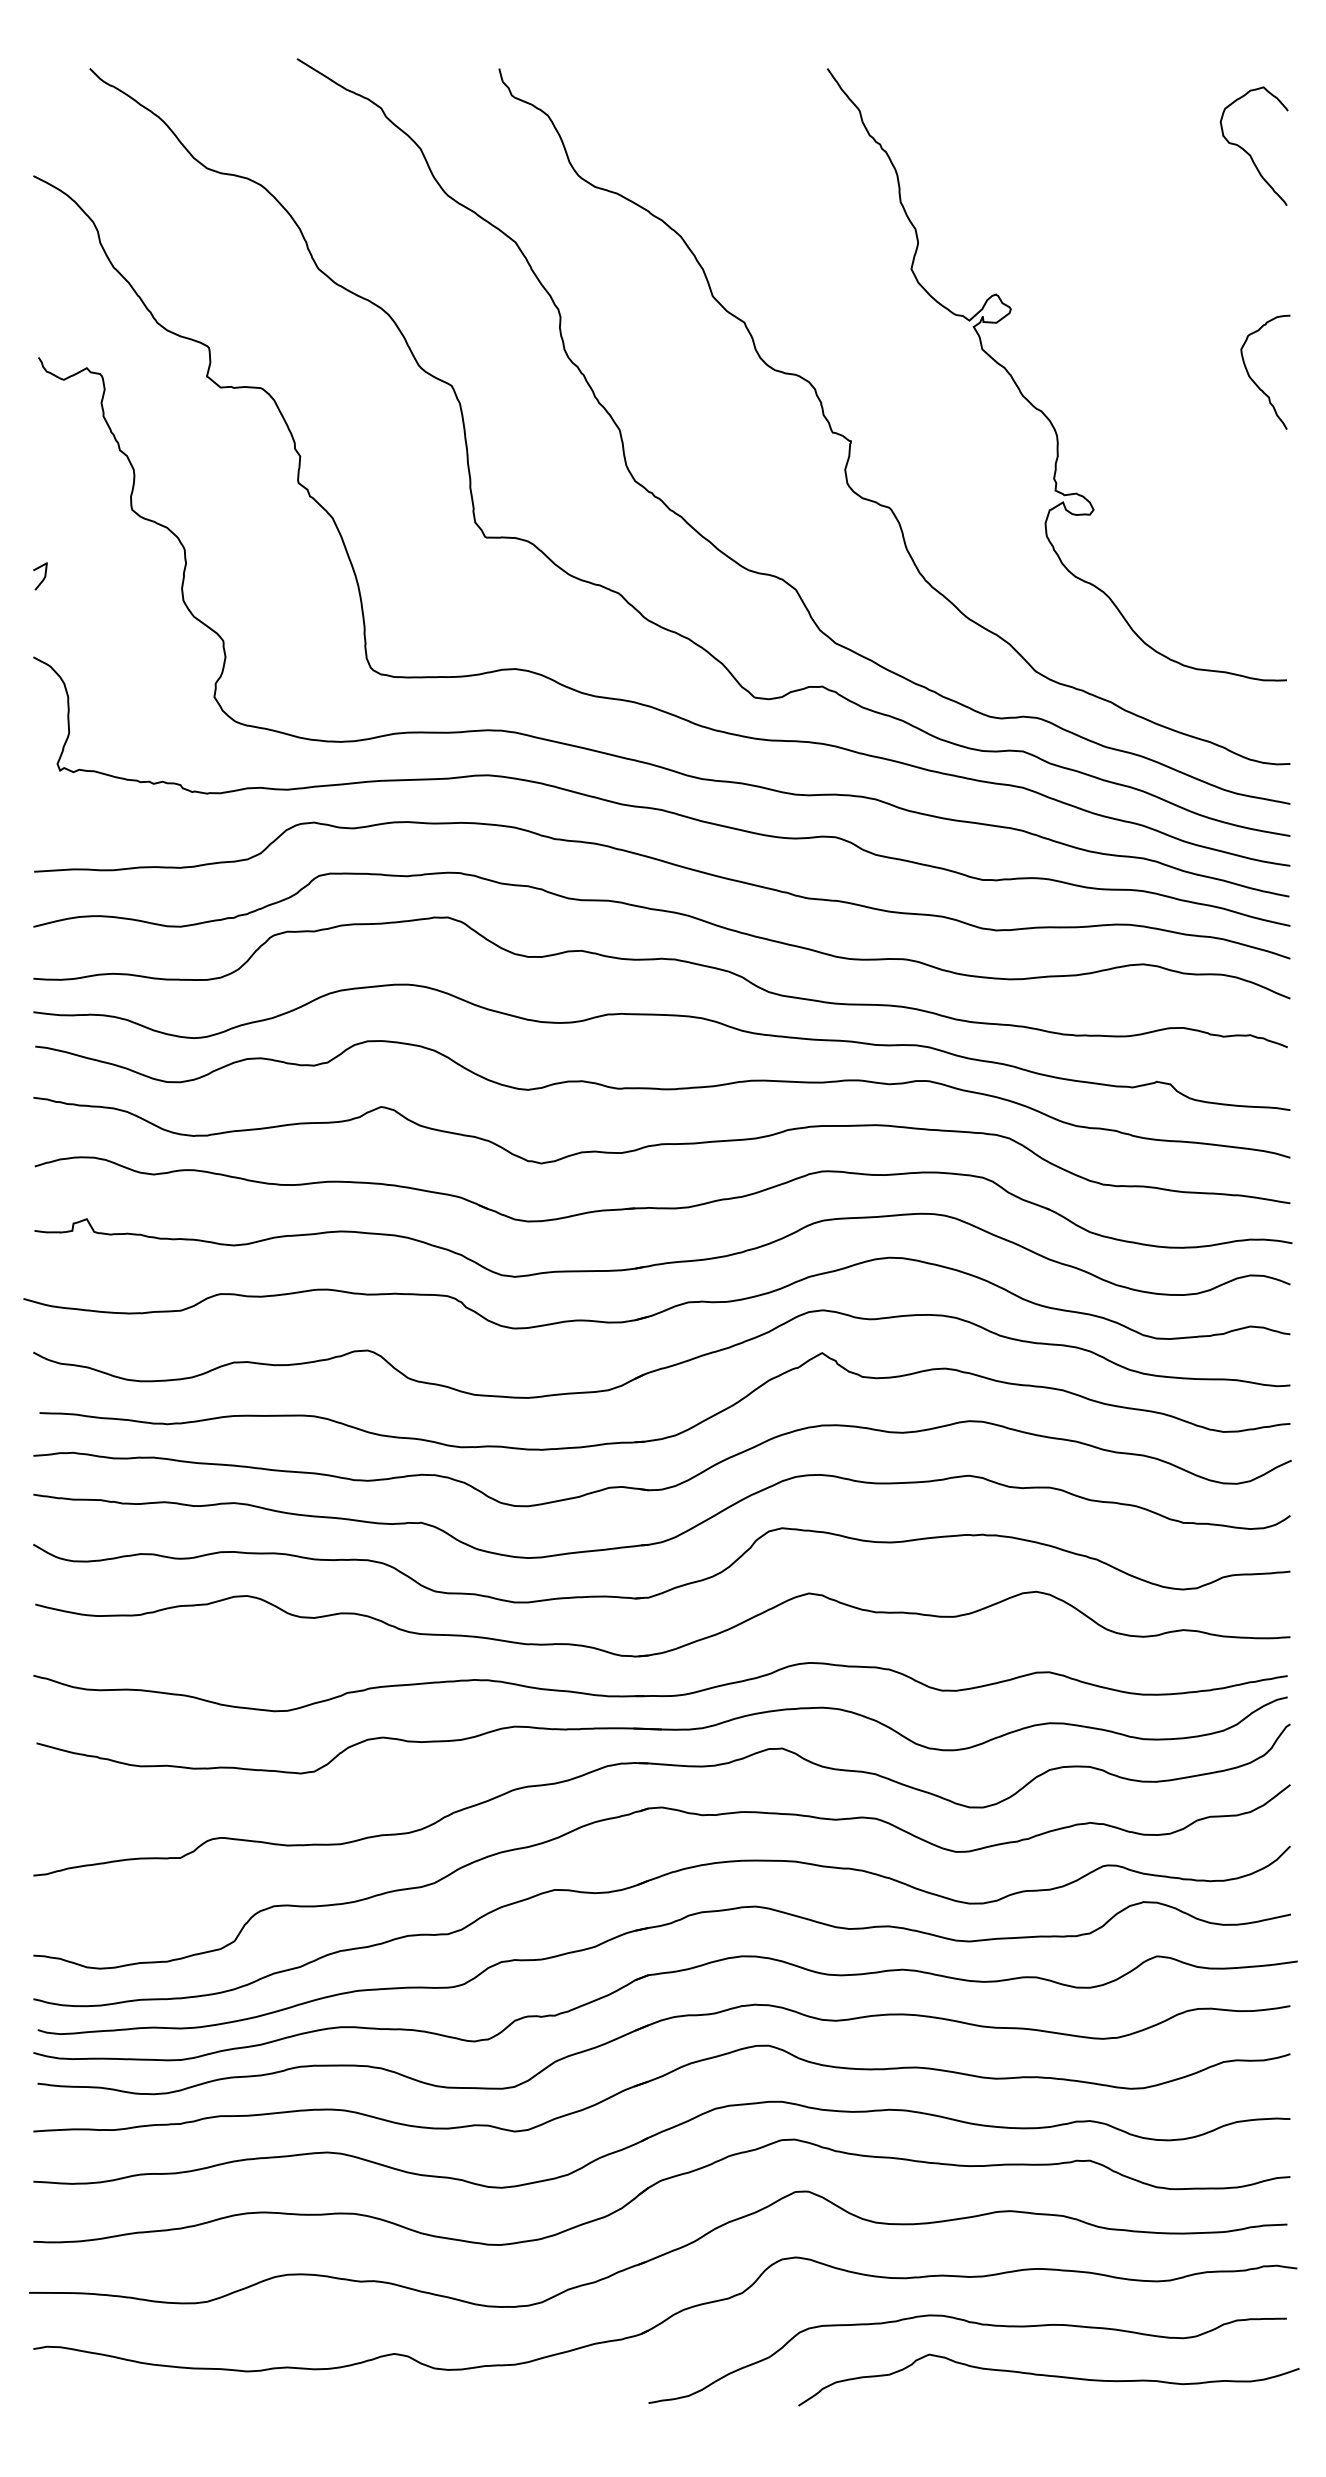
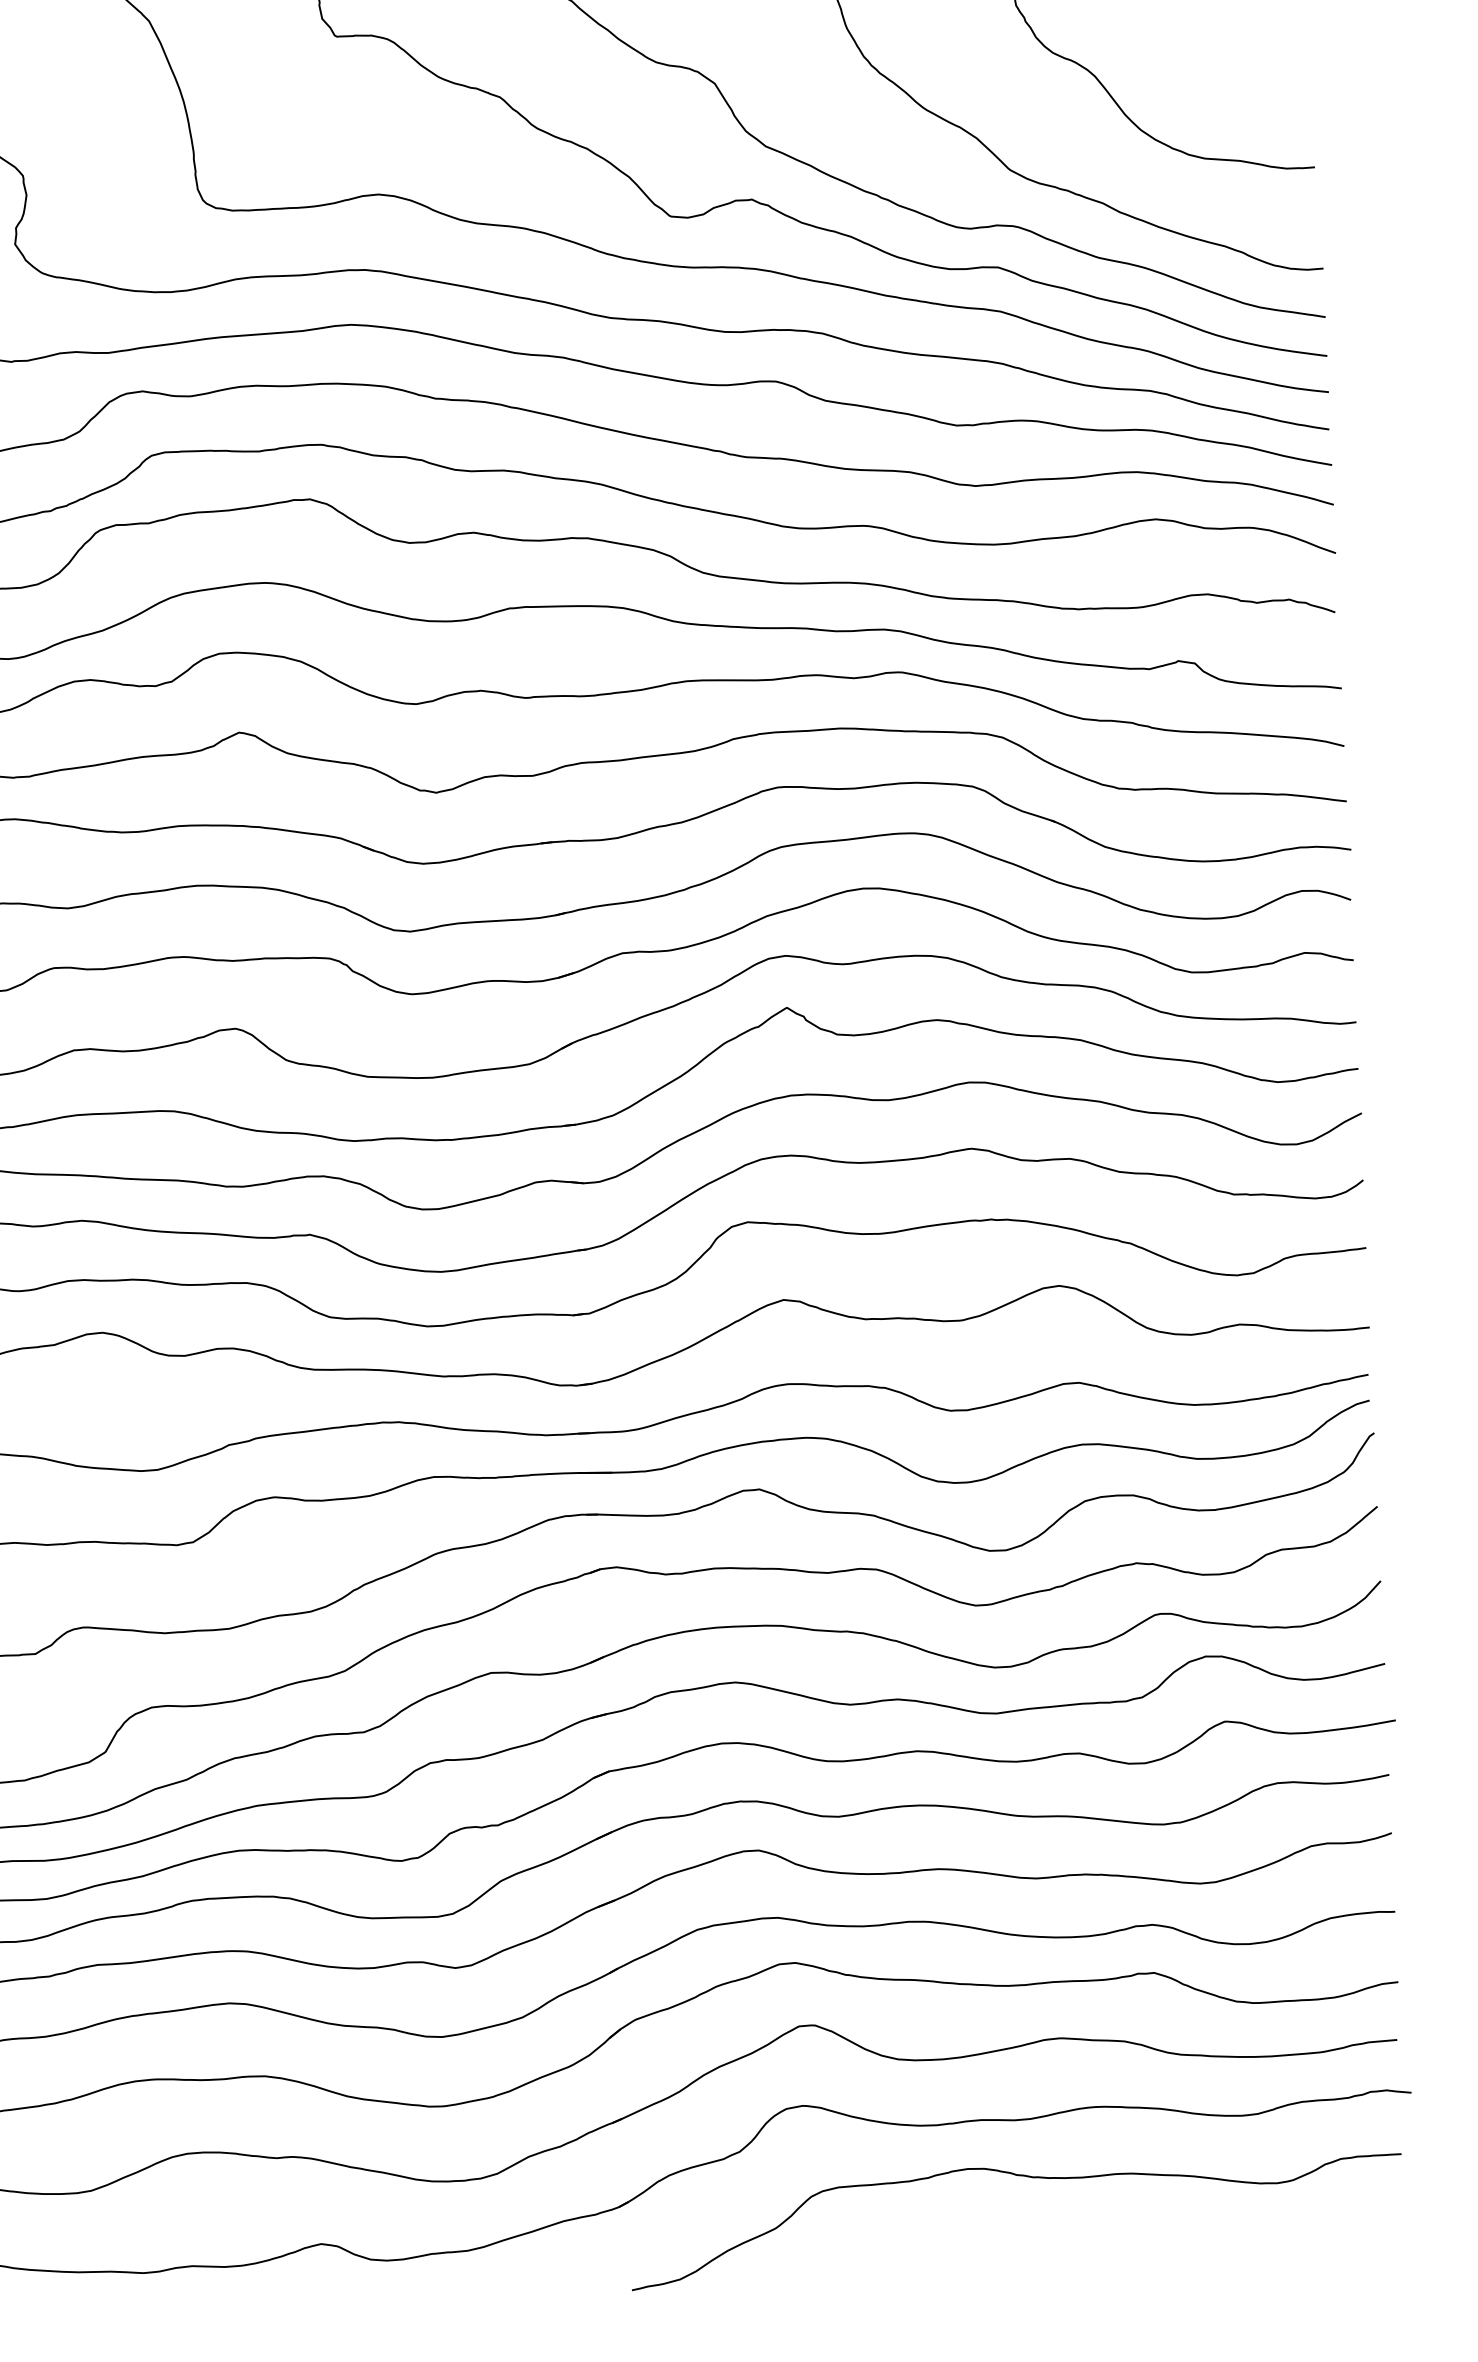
curve: (1048, 2376) -> (1115, 2236), removed

